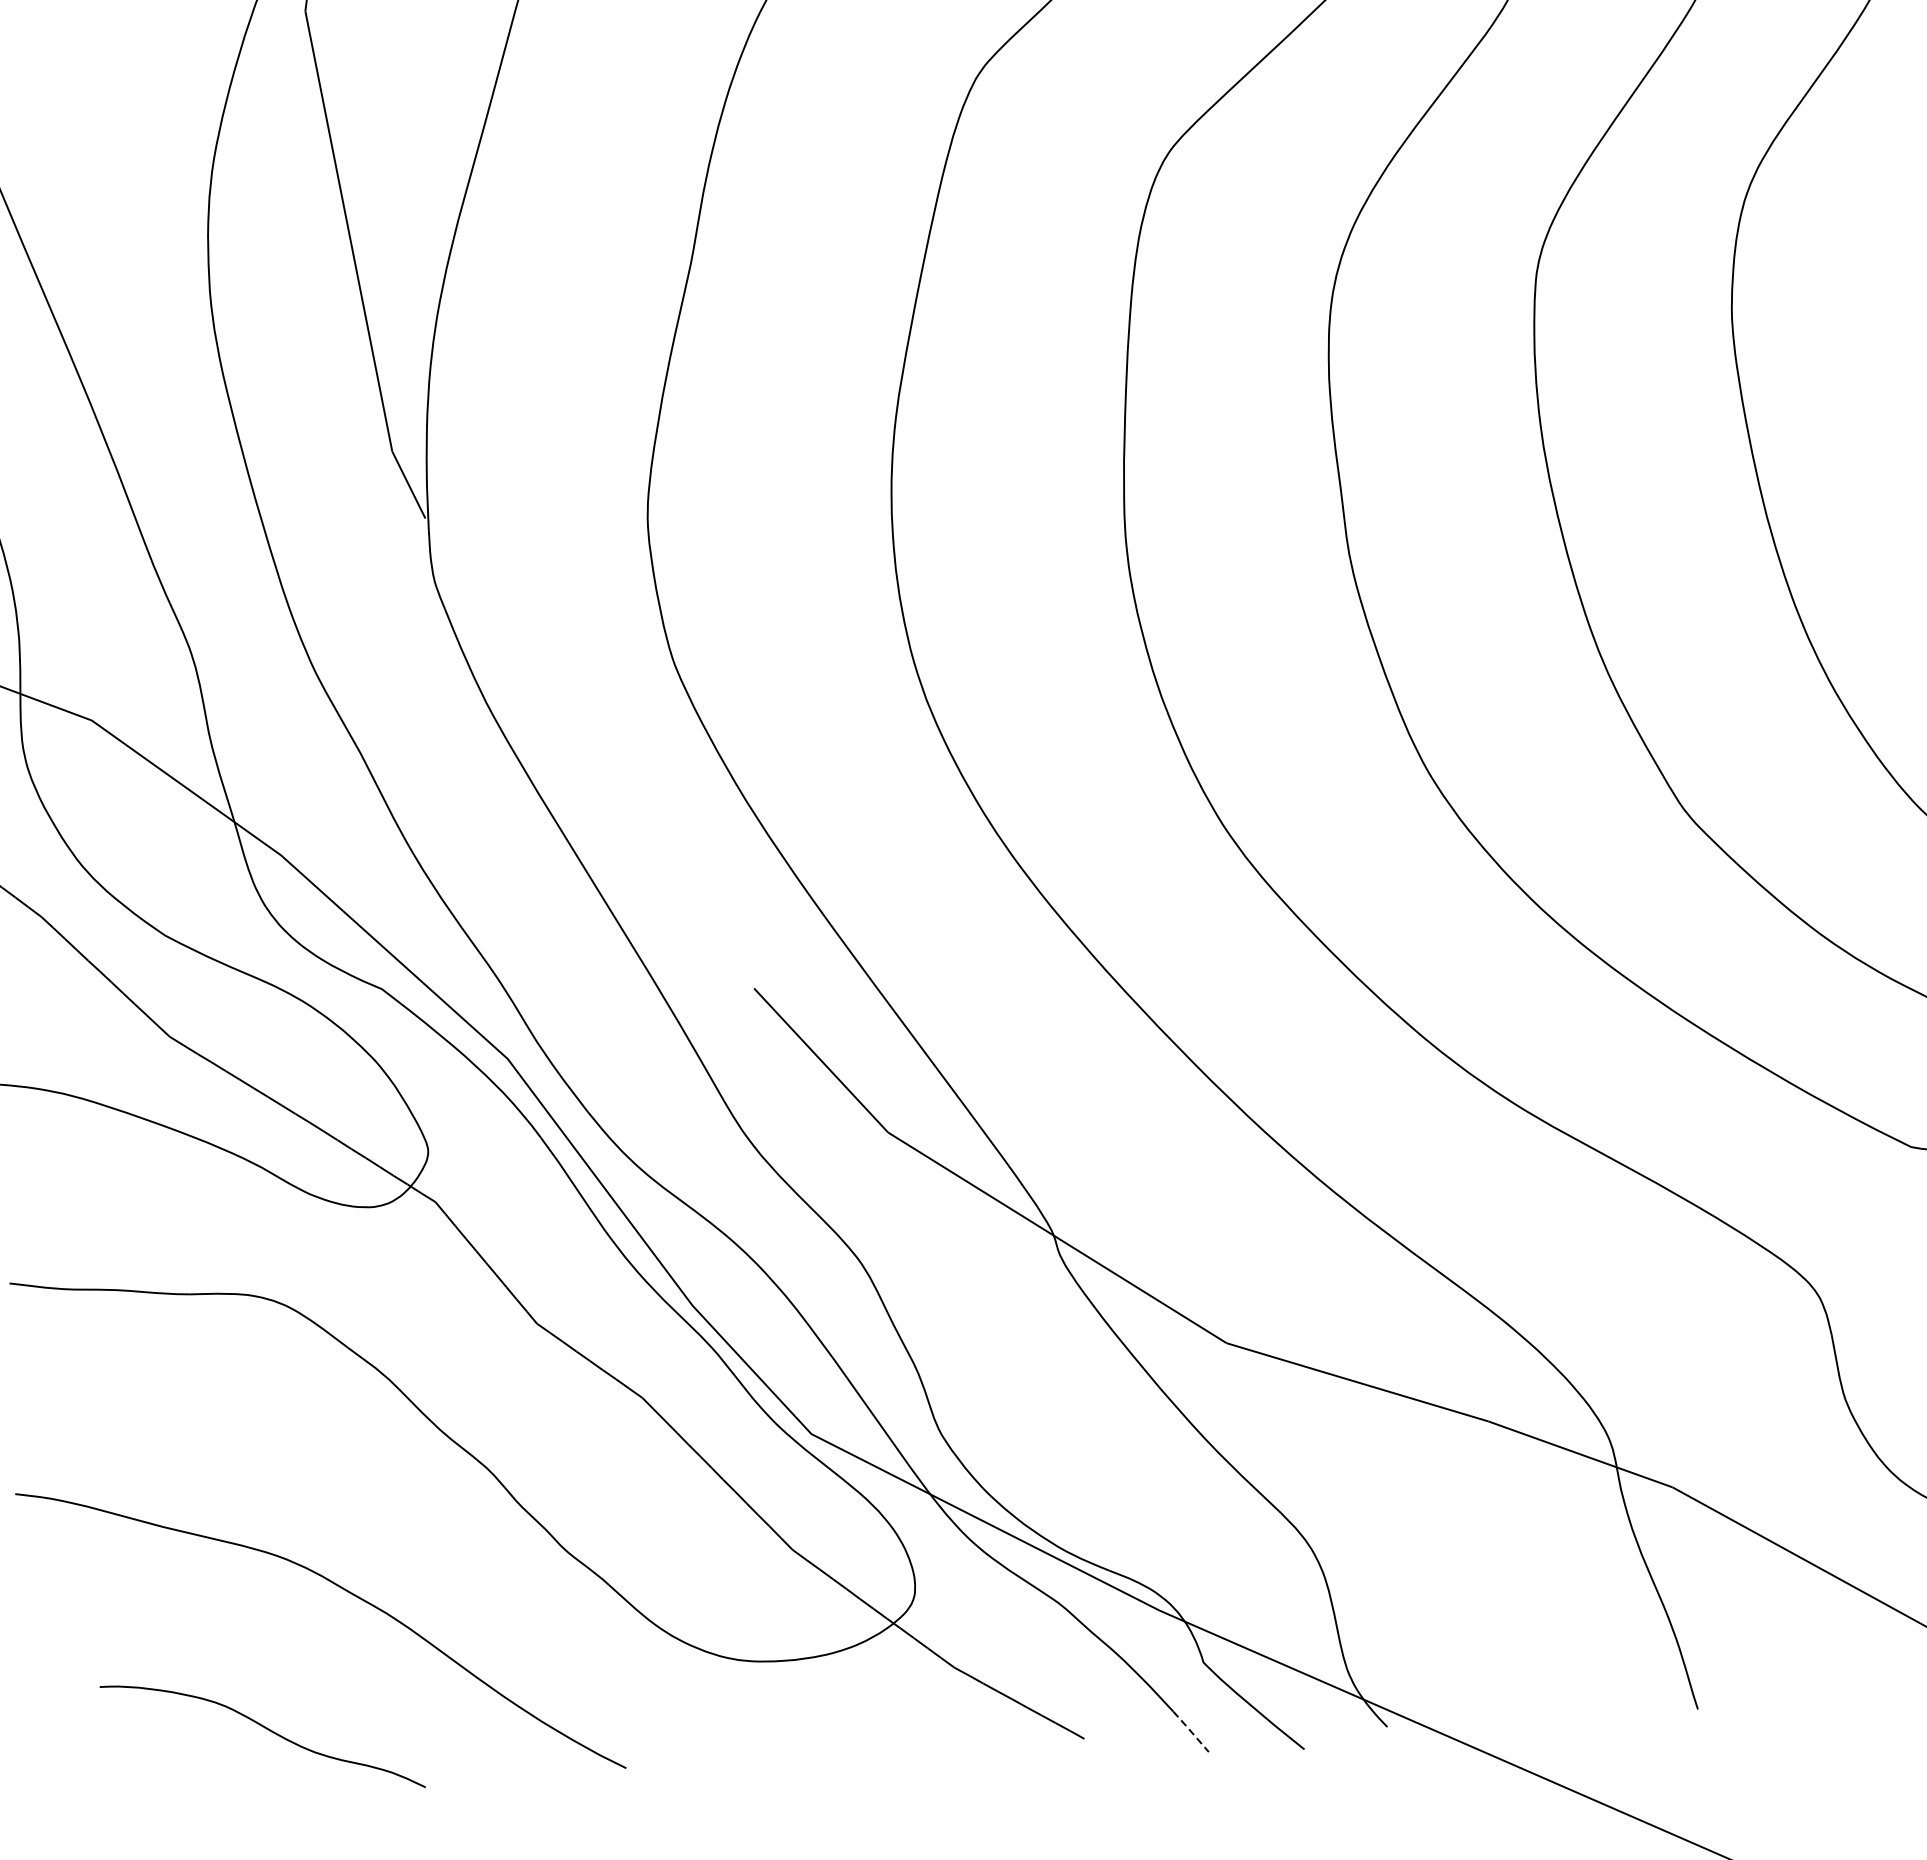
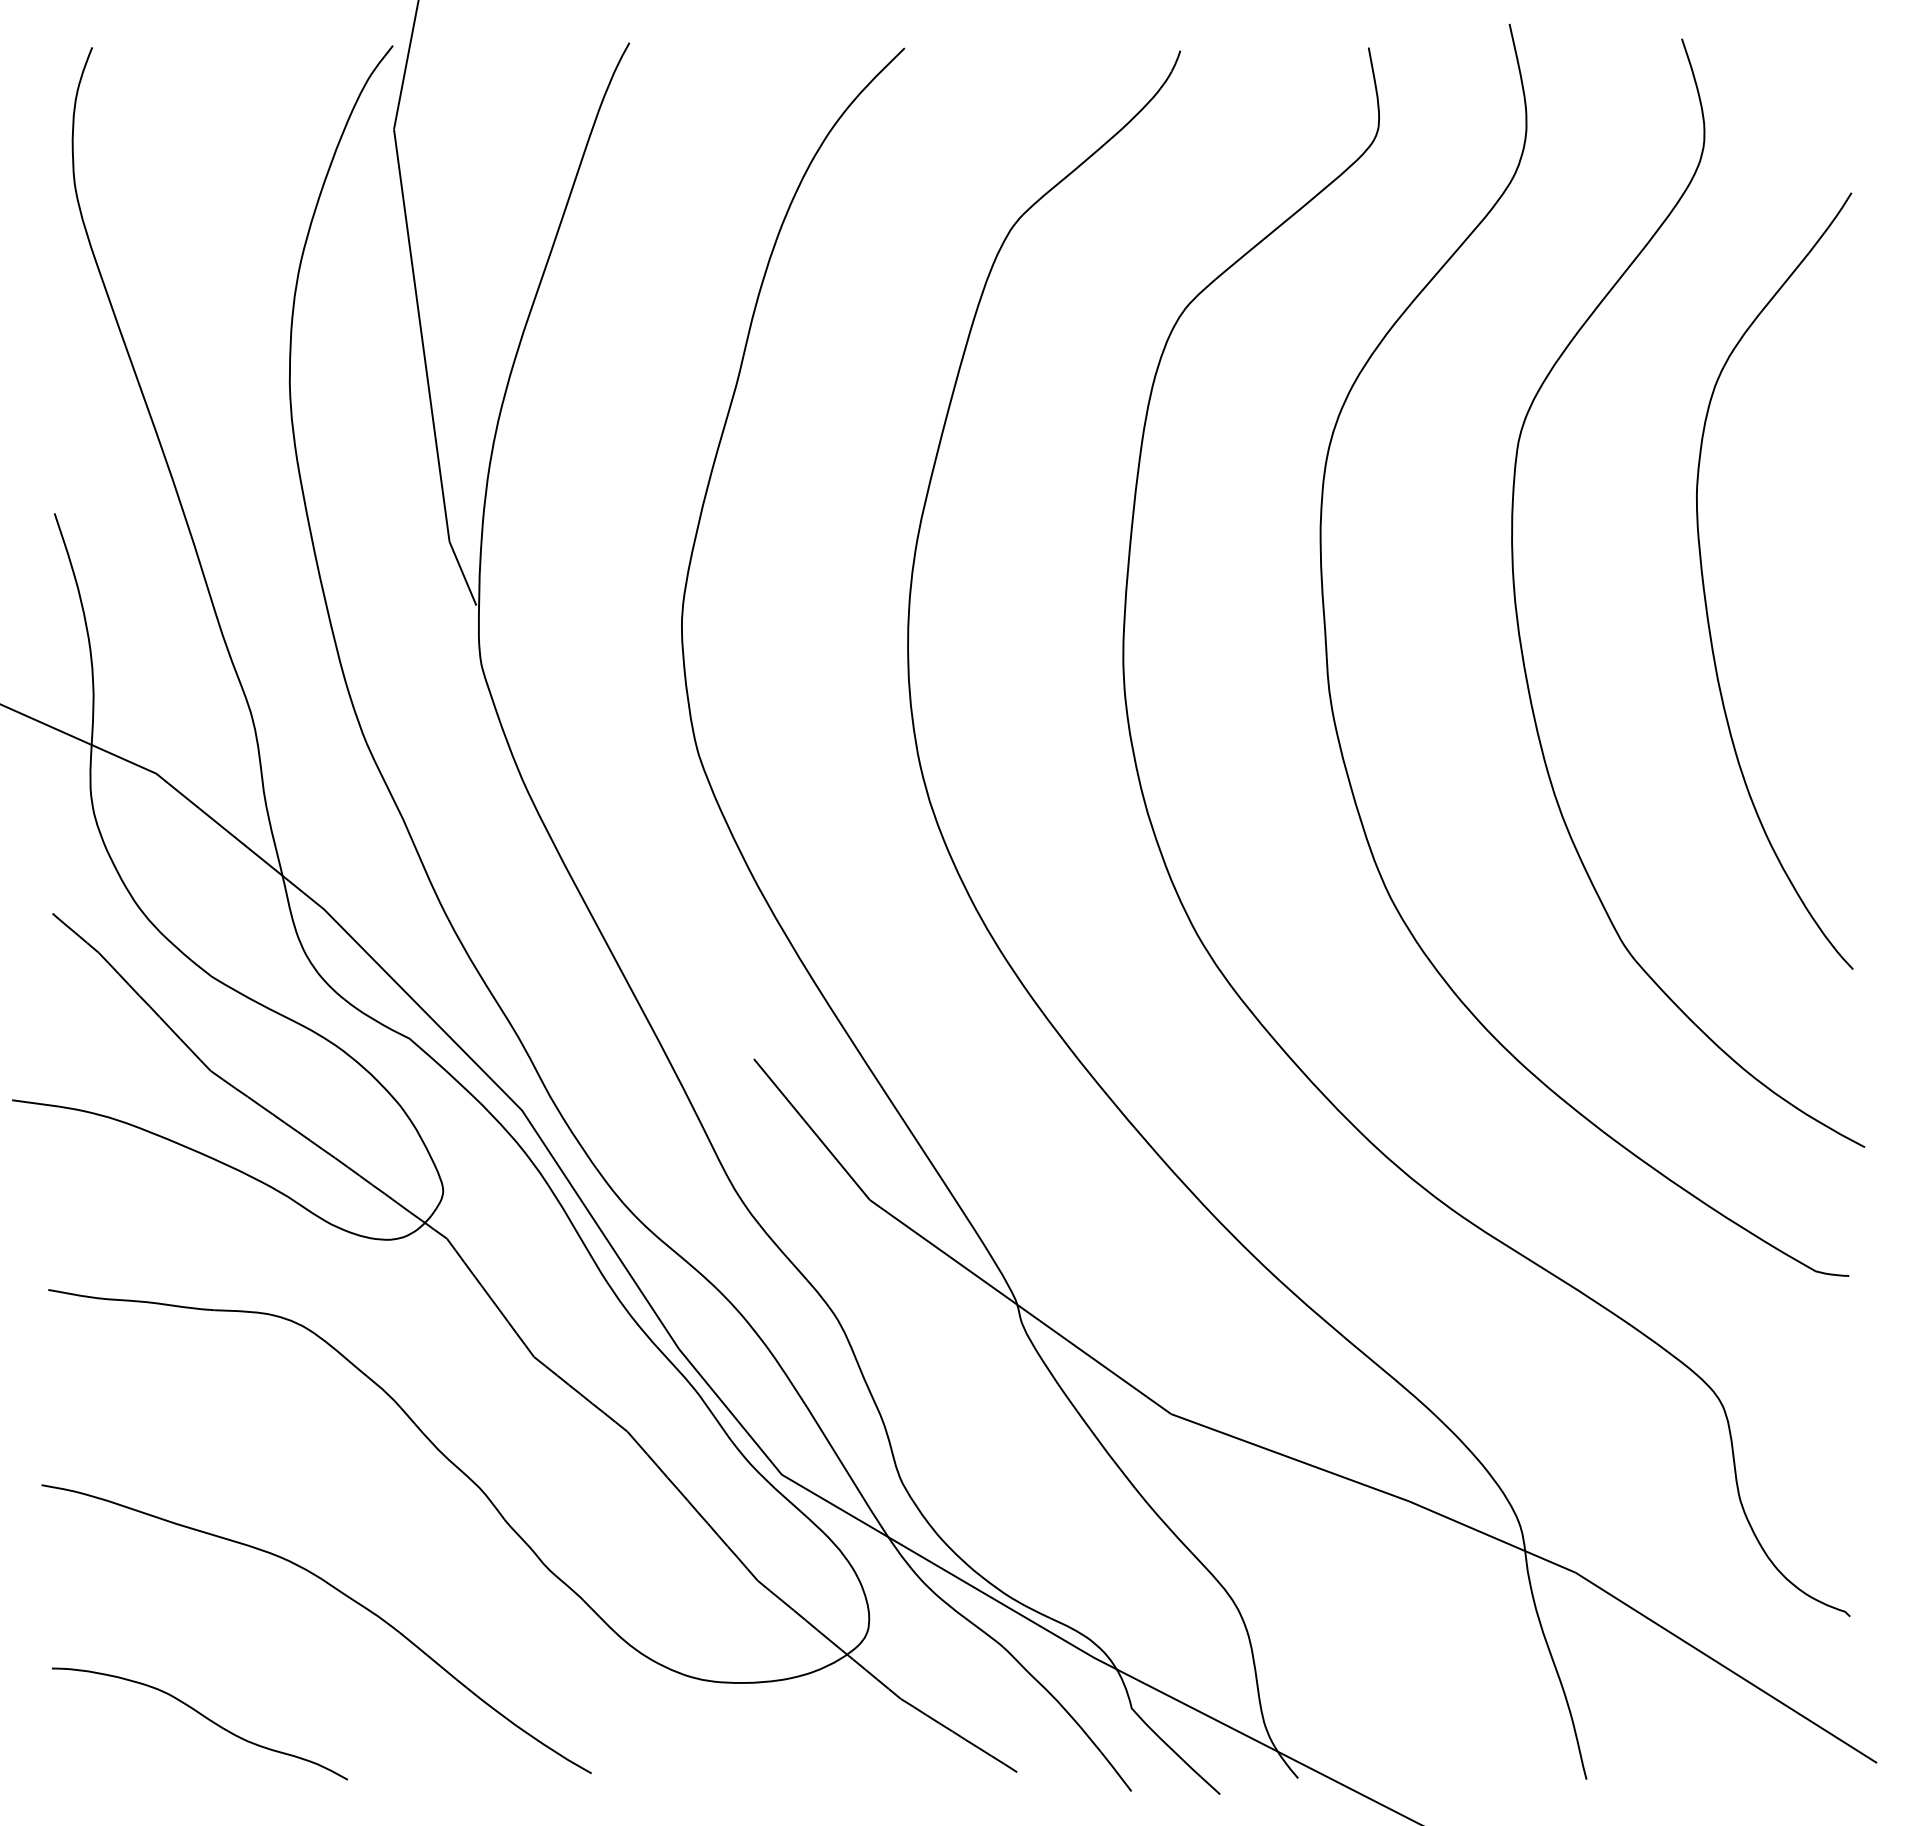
curve: (268, 1730) -> (205, 1718), moved
line: (1190, 1731) -> (1115, 1771), dashed -> solid

